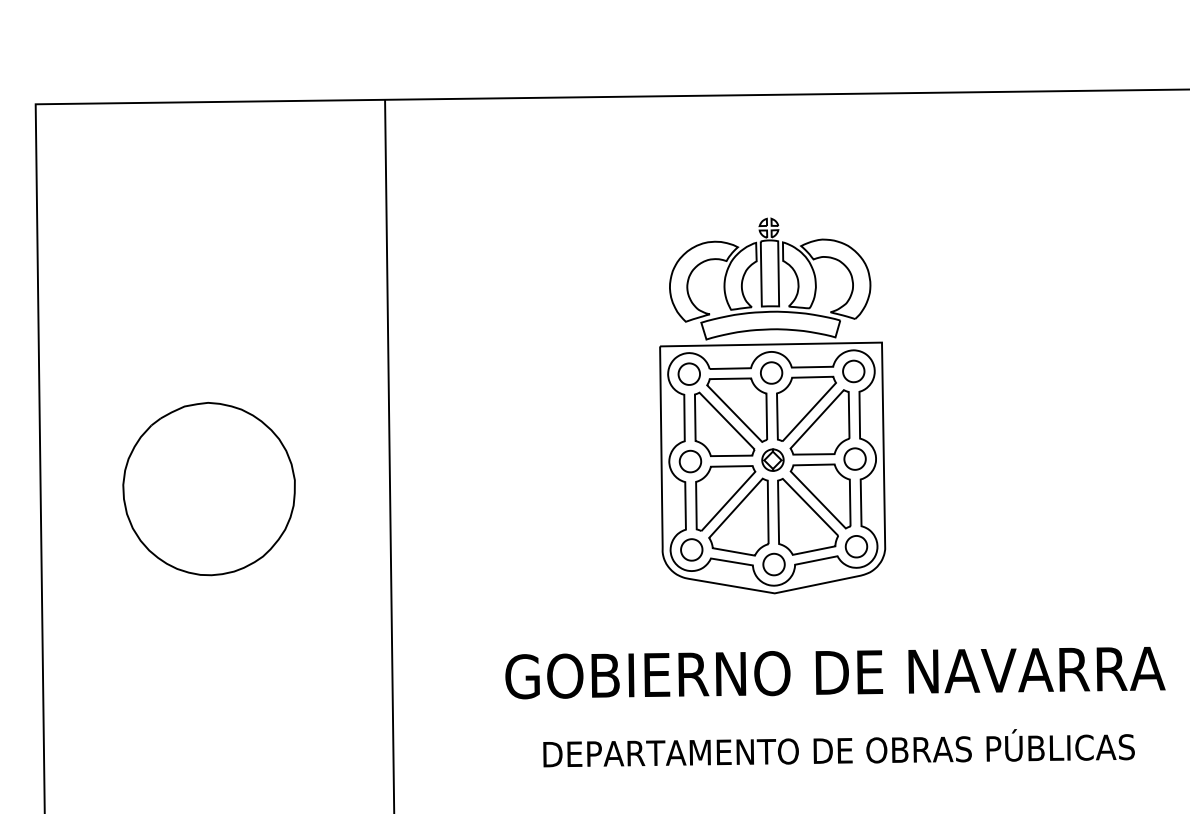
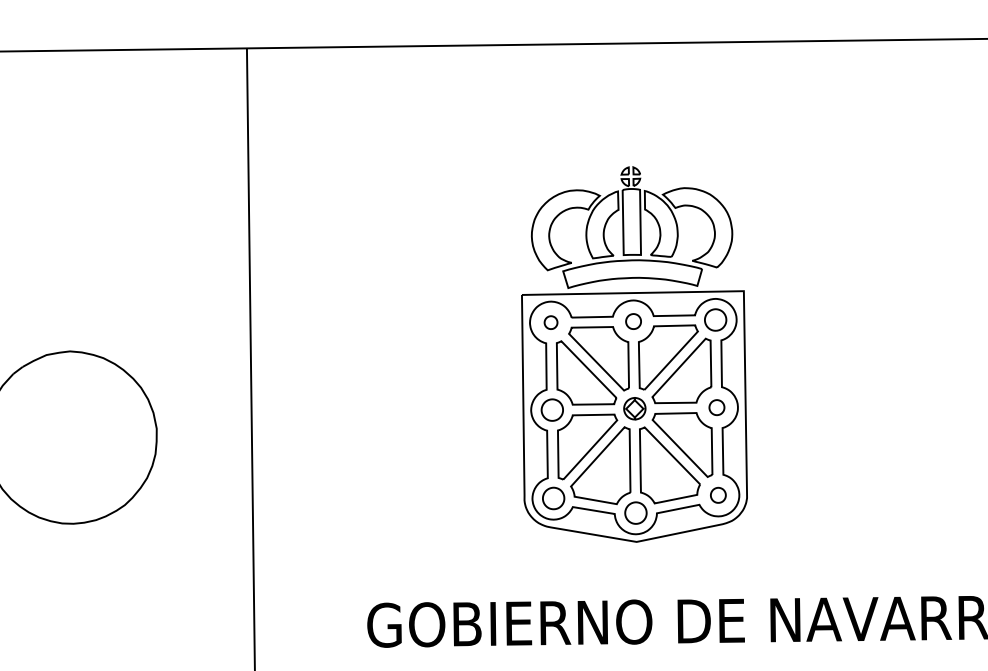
part: (771, 372) -> (633, 321), size x0.7
part: (688, 373) -> (550, 322), size x0.6
part: (854, 458) -> (716, 407), size x0.7
part: (856, 546) -> (718, 495), size x0.7

